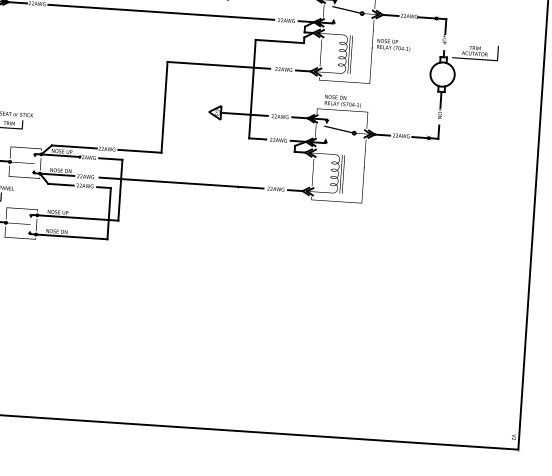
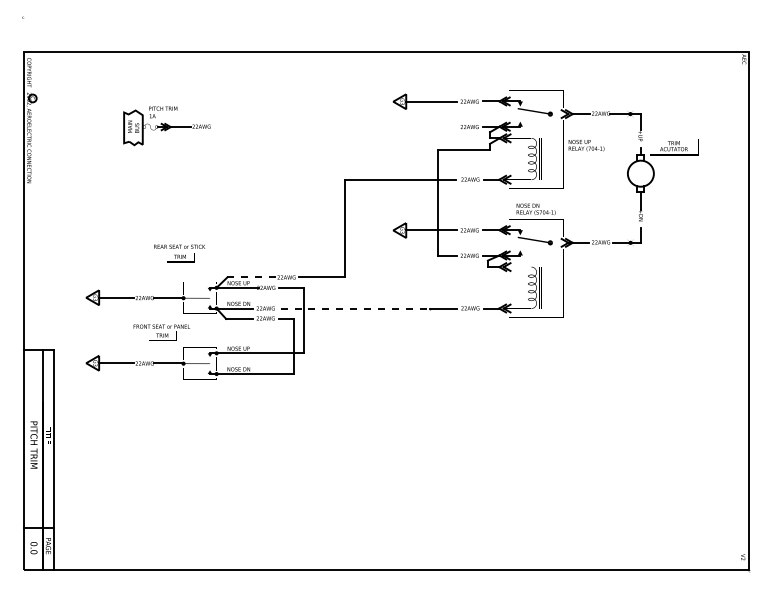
line: (160, 12) -> (334, 127), removed
line: (75, 147) -> (252, 277), solid -> dashed
line: (169, 182) -> (355, 308), solid -> dashed

